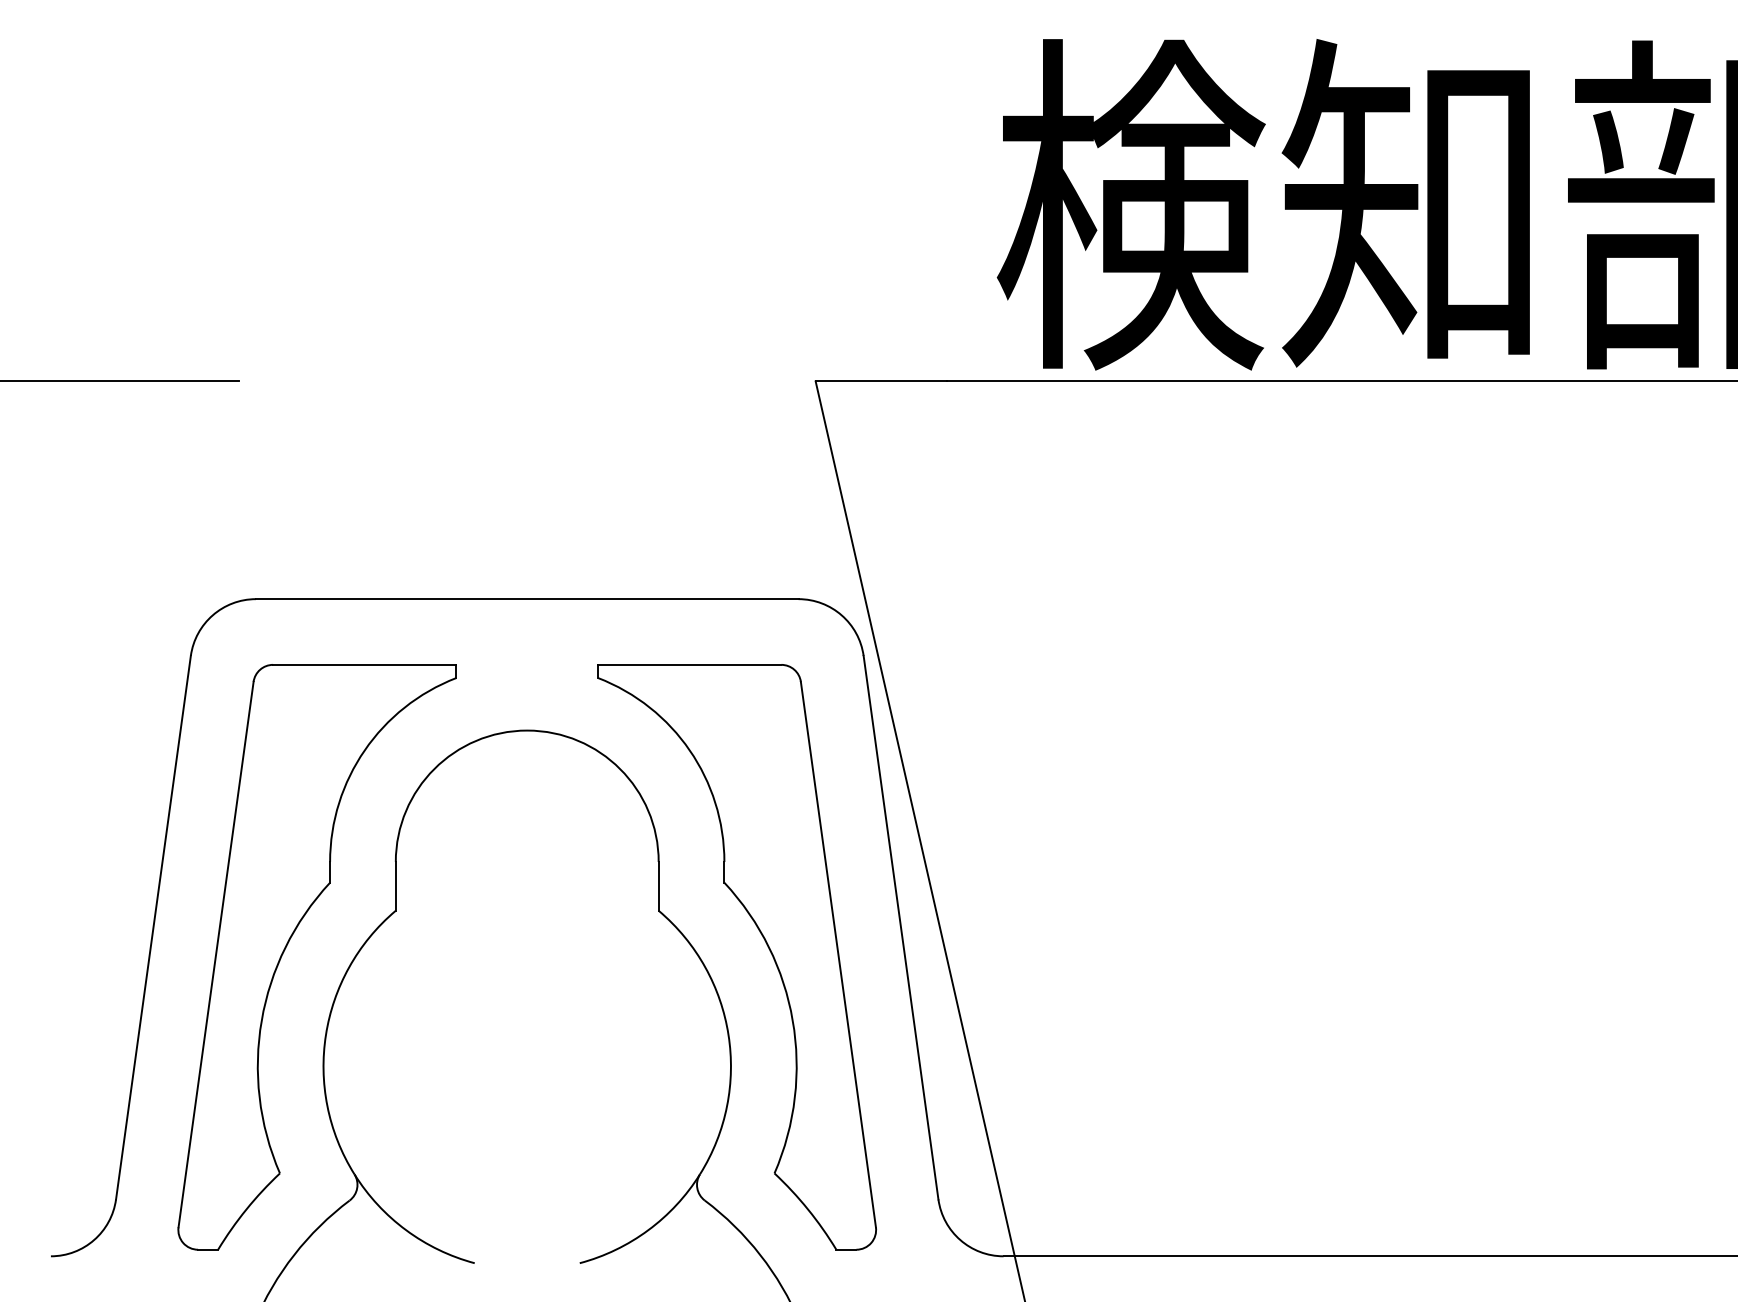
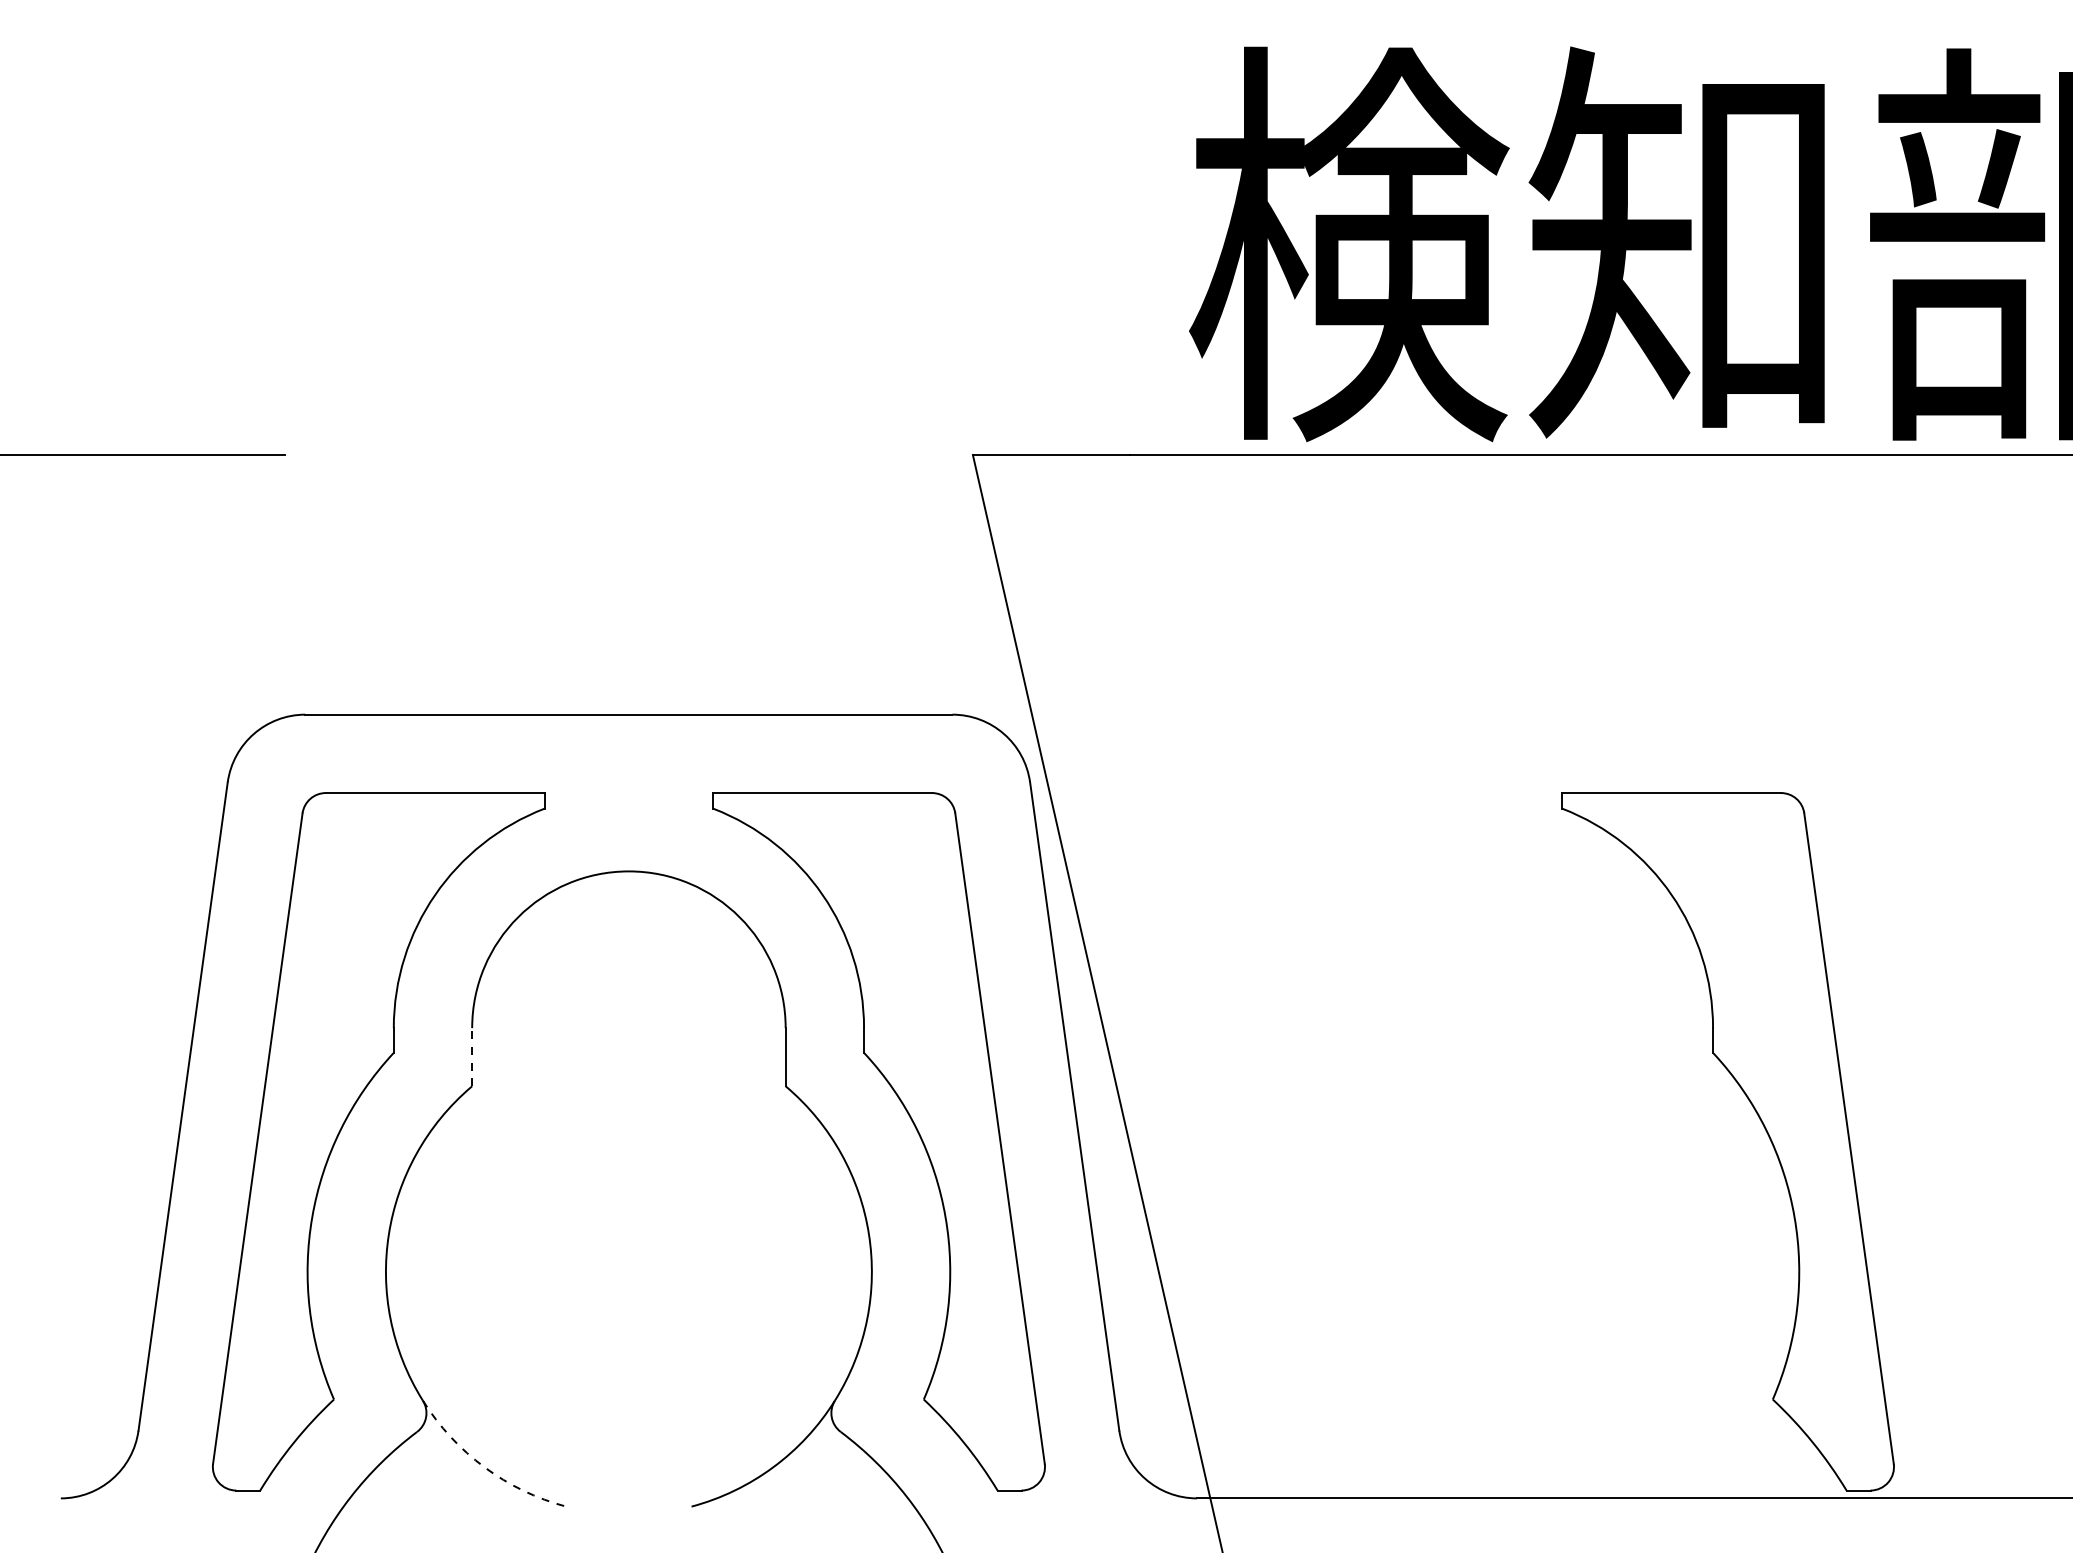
line: (396, 885) -> (472, 1056), solid -> dashed
part: (1476, 941) -> (1761, 1123), added
arc: (406, 1230) -> (484, 1467), solid -> dashed

